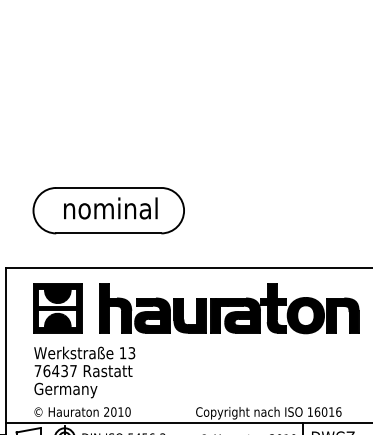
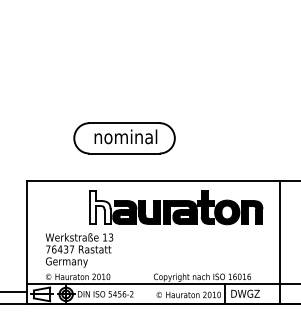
part: (108, 210) -> (124, 138), moved
part: (57, 308) -> (61, 207), removed
fill: (114, 308) -> (99, 207), removed

